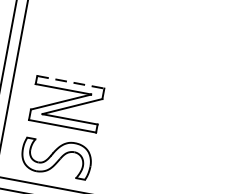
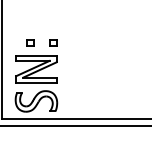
part: (65, 58) -> (30, 42), added
part: (103, 65) -> (53, 42), added
line: (71, 81) -> (36, 55), dashed -> solid

